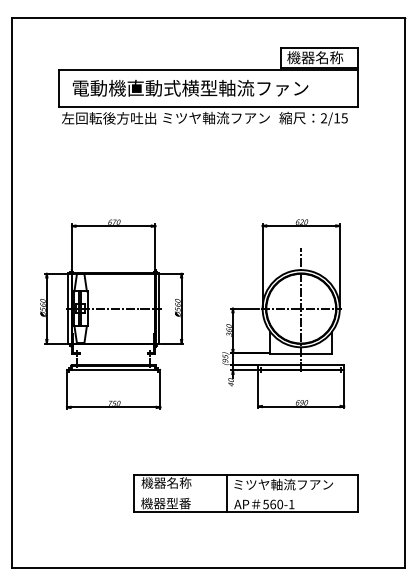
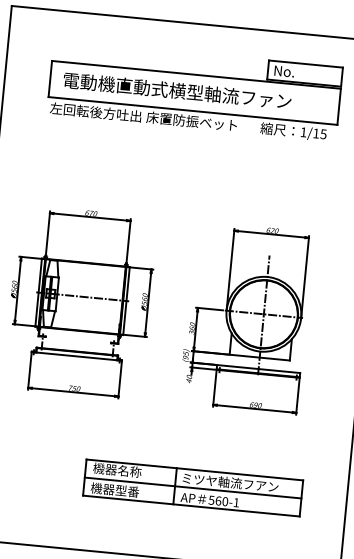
text: (315, 57) -> (301, 72), 機器名称 -> No.
text: (215, 117) -> (198, 121), ミツヤ軸流フアン -> 床置防振ベット
text: (324, 118) -> (304, 132), 2/15 -> 1/15
line: (245, 493) -> (192, 487), added

